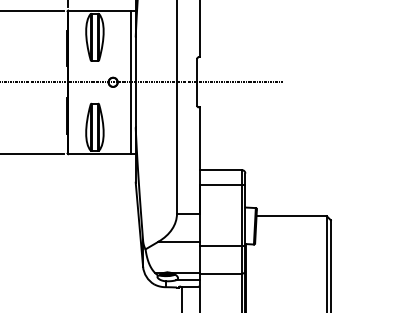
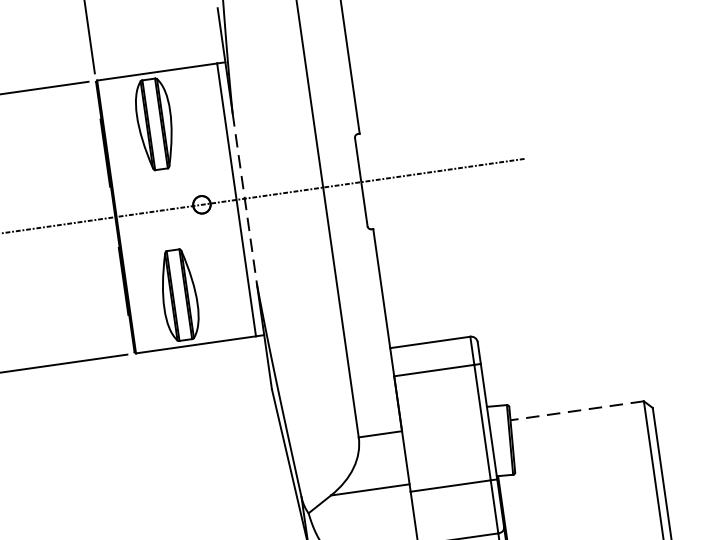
line: (135, 82) -> (244, 199), solid -> dashed
line: (291, 216) -> (576, 411), solid -> dashed

